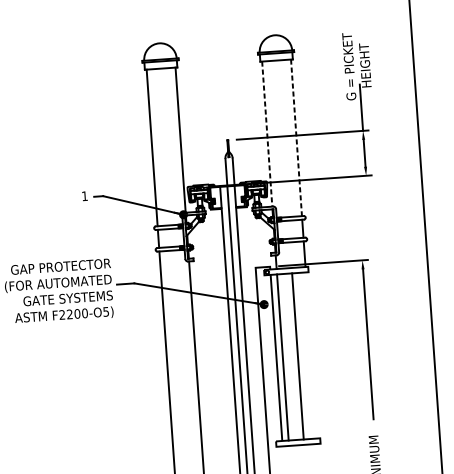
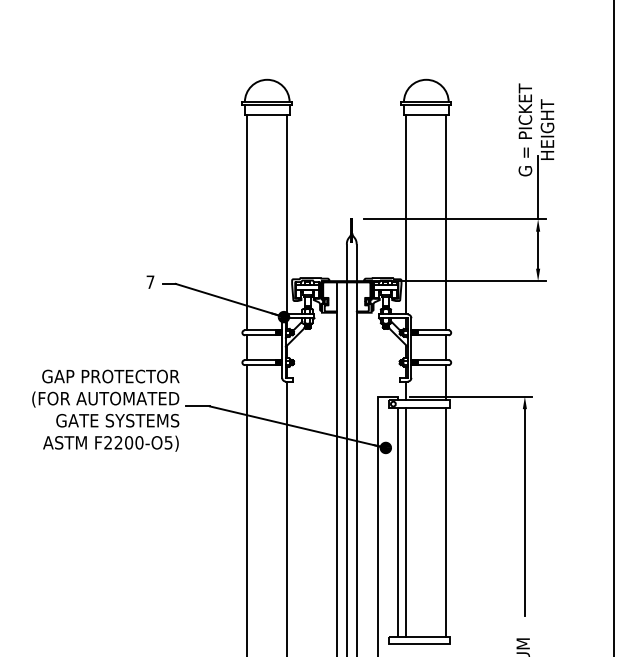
line: (267, 134) -> (406, 214), dashed -> solid
line: (296, 137) -> (446, 222), dashed -> solid
text: (84, 195) -> (150, 281), 1 -> 7
line: (298, 355) -> (446, 521), moved

